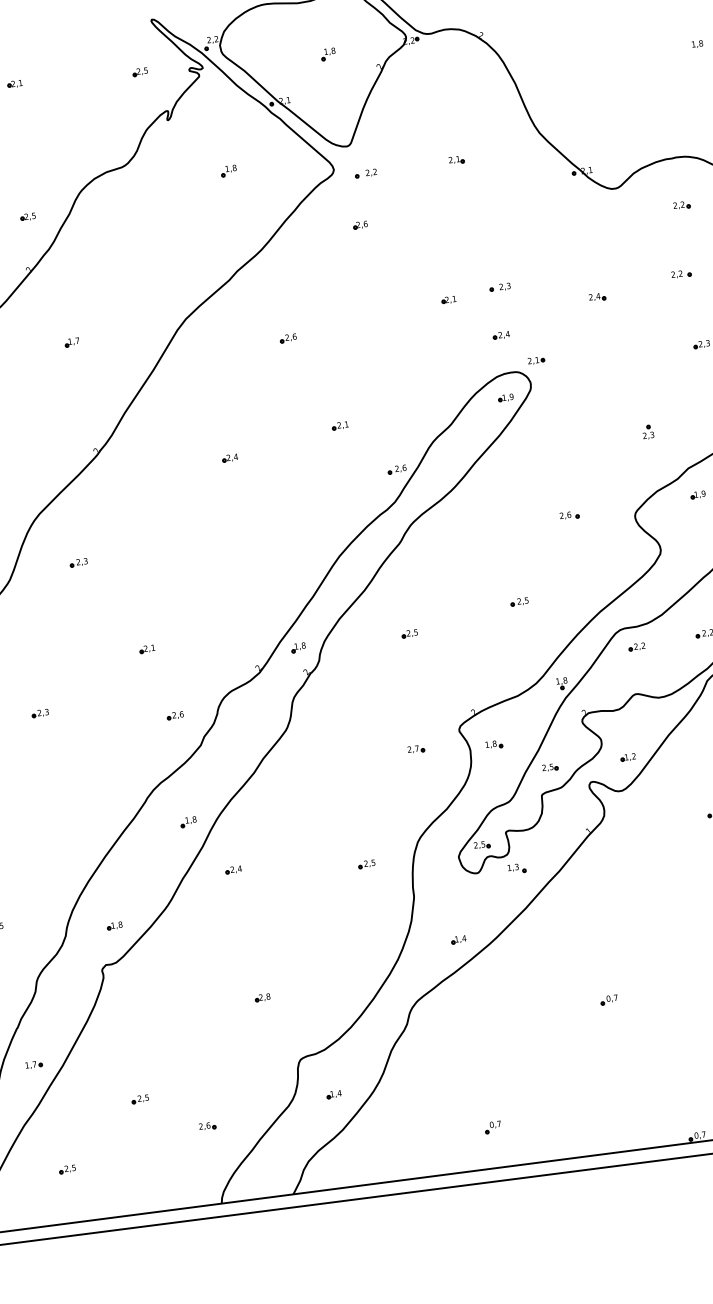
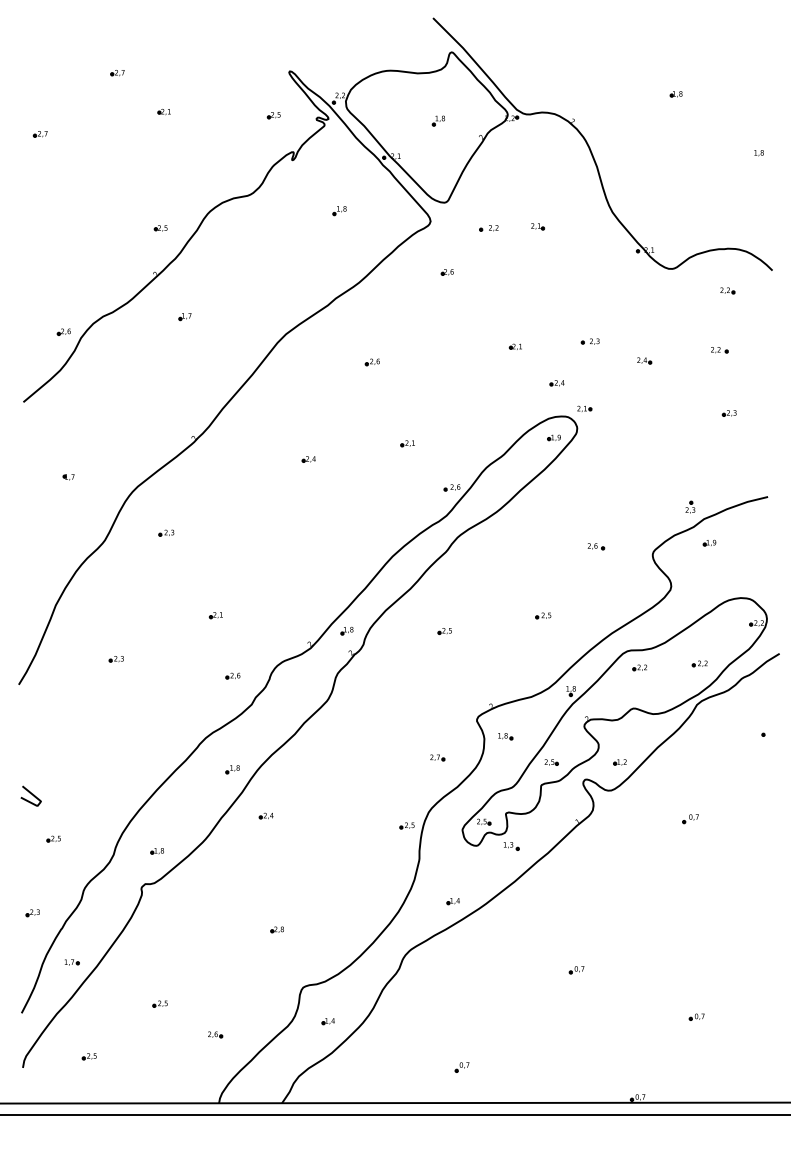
part: (365, 173) -> (488, 228), moved
part: (499, 287) -> (589, 341), moved
part: (71, 343) -> (184, 317), moved
part: (648, 431) -> (690, 506), moved
part: (416, 748) -> (437, 757), moved
part: (366, 863) -> (406, 825), moved

